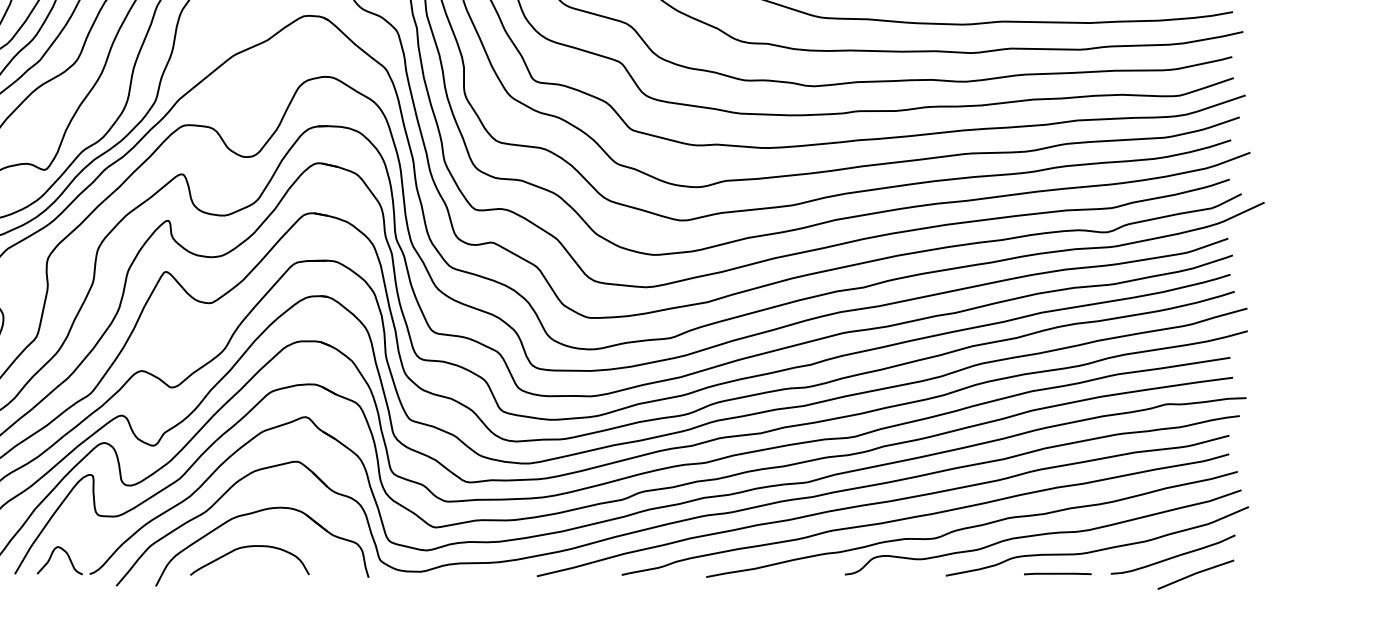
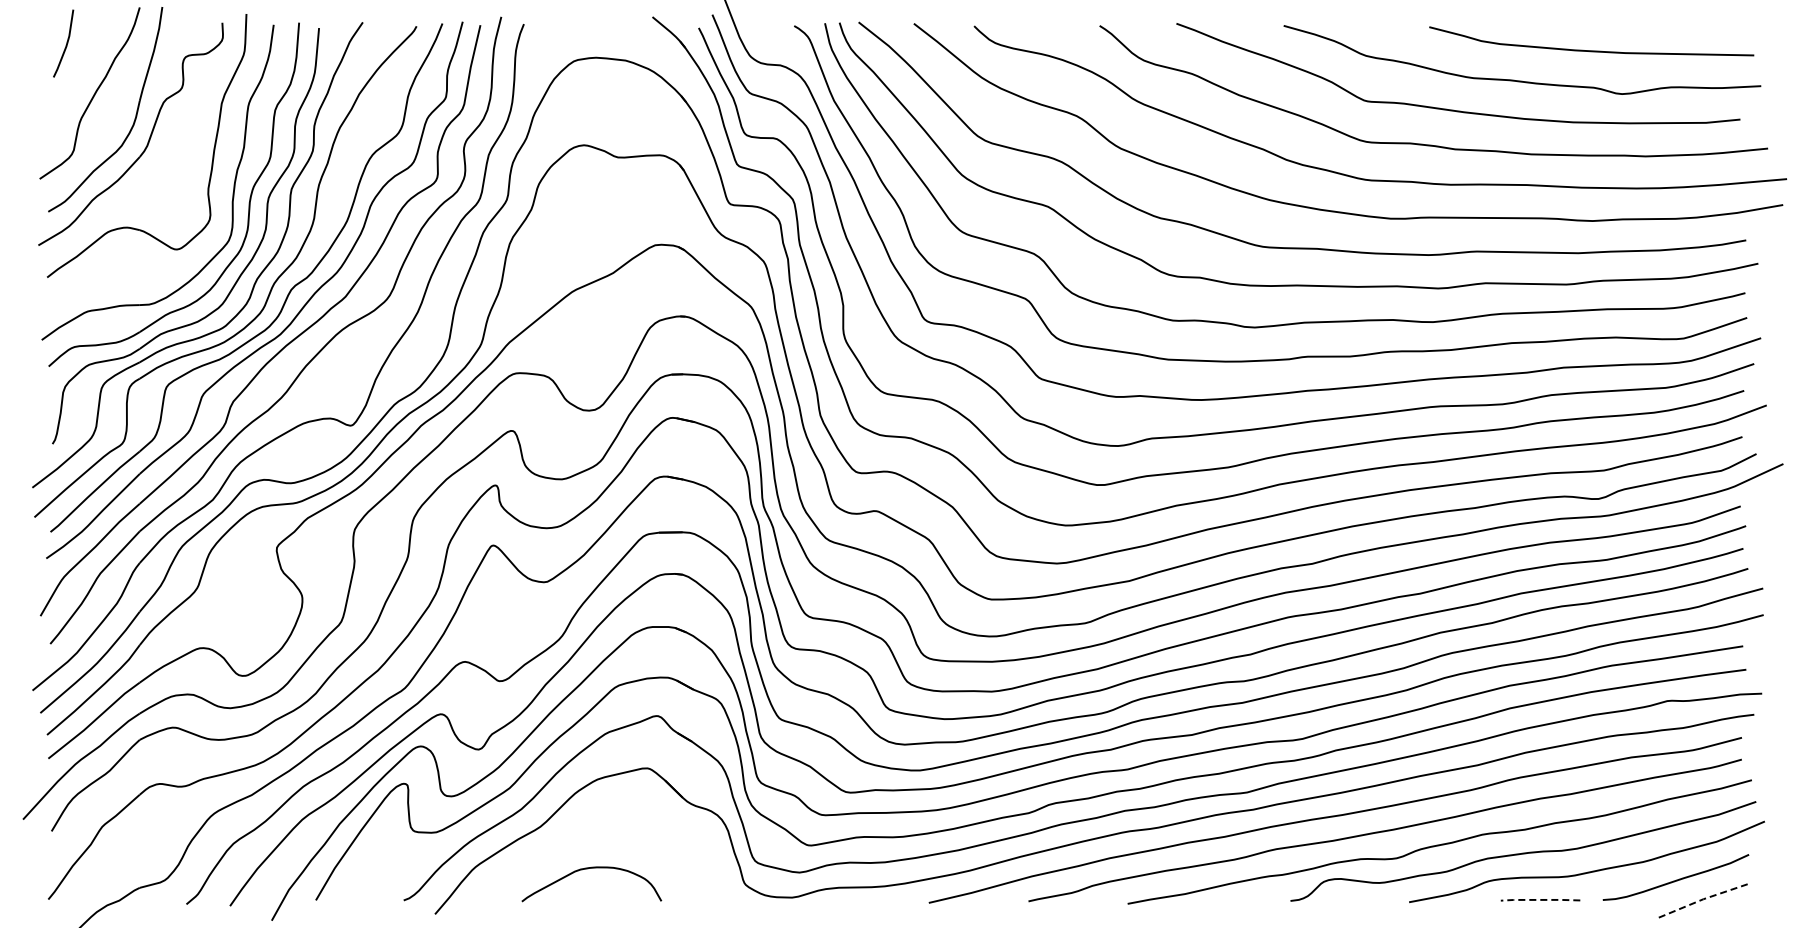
part: (250, 514) -> (592, 830), removed
curve: (52, 556) -> (359, 879), removed
line: (1057, 573) -> (1540, 899), solid -> dashed
line: (1195, 573) -> (1702, 899), solid -> dashed

